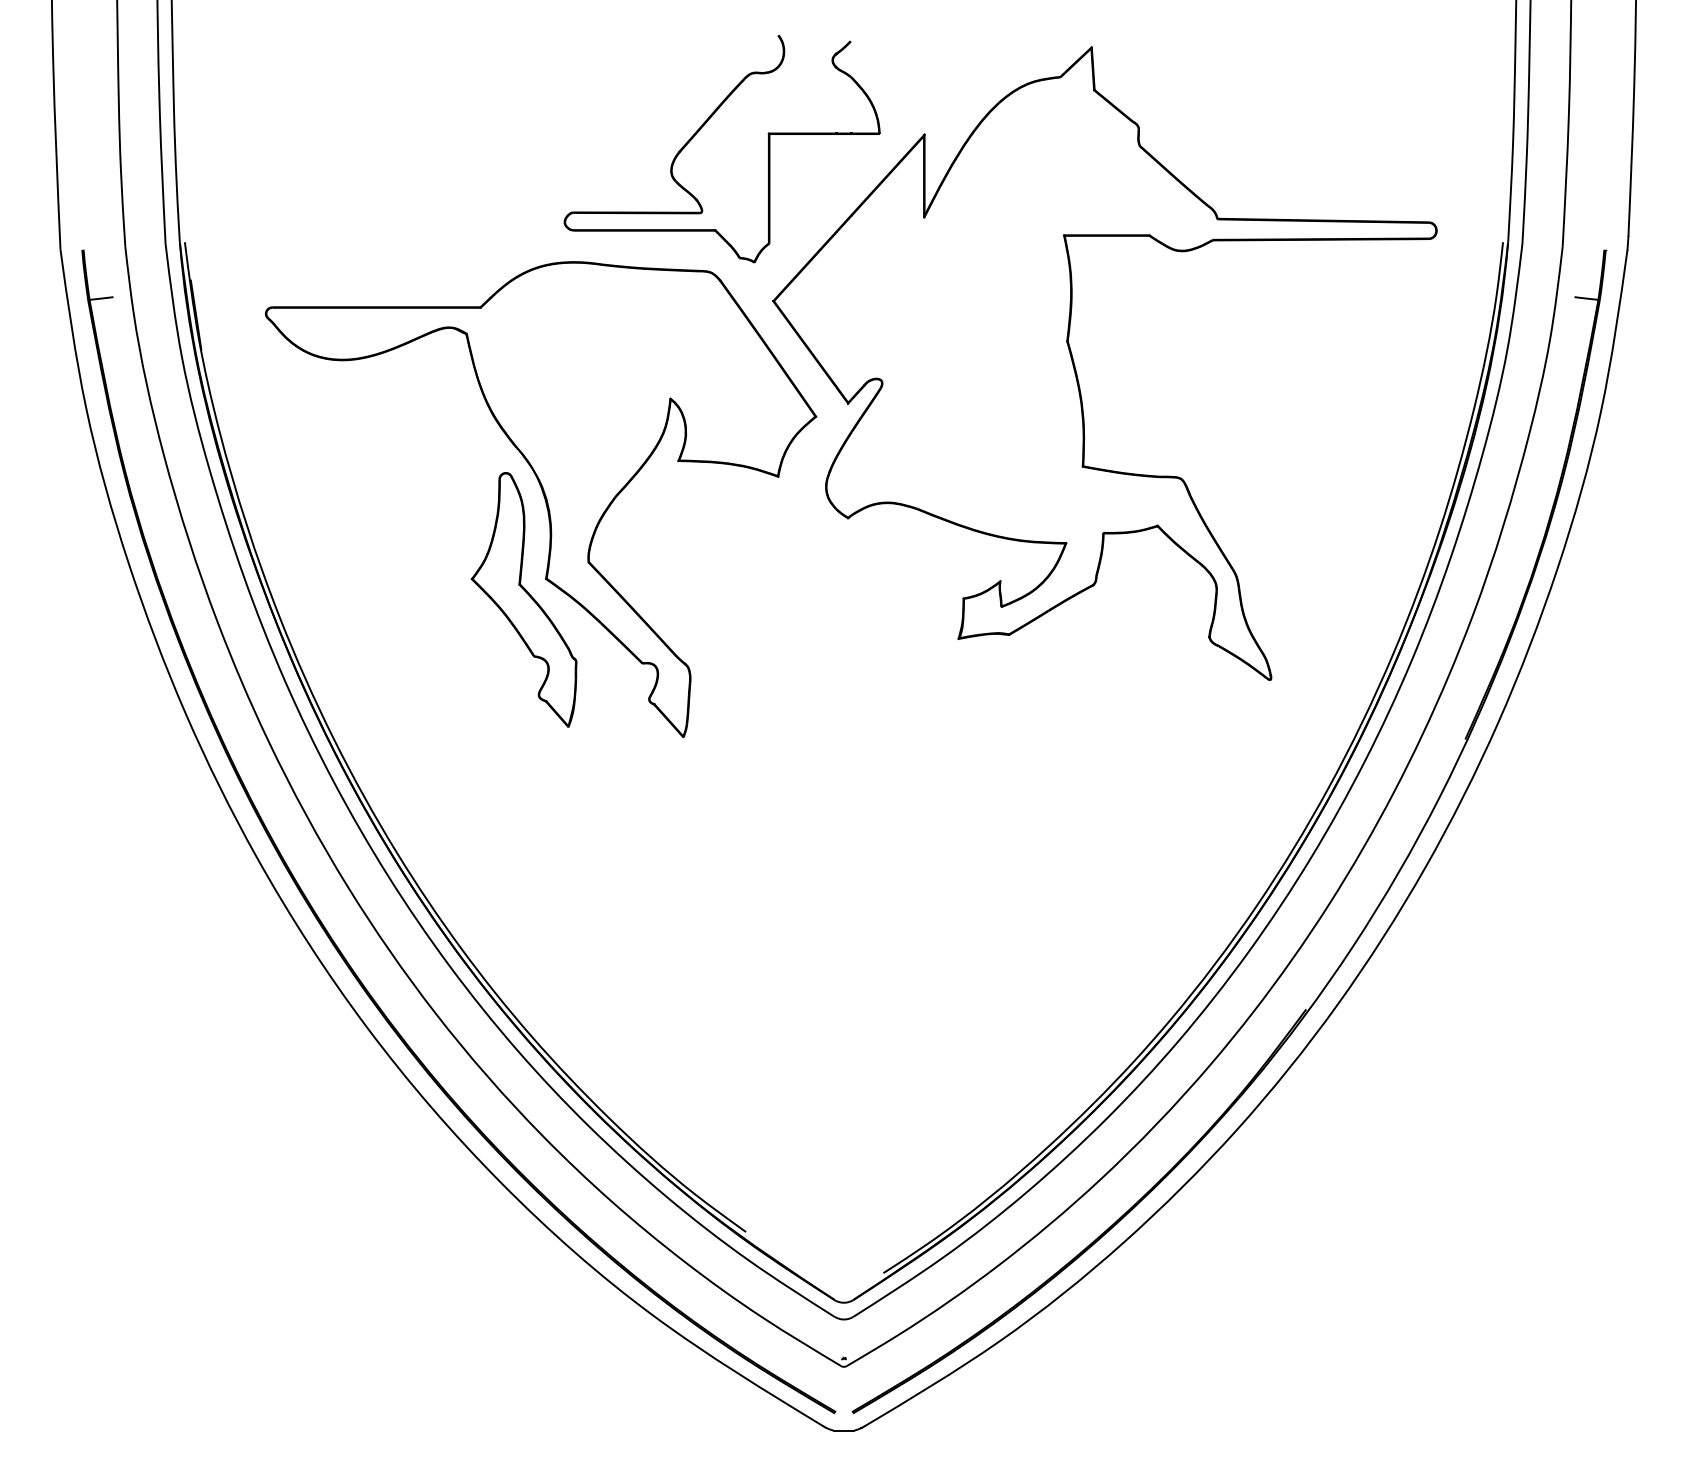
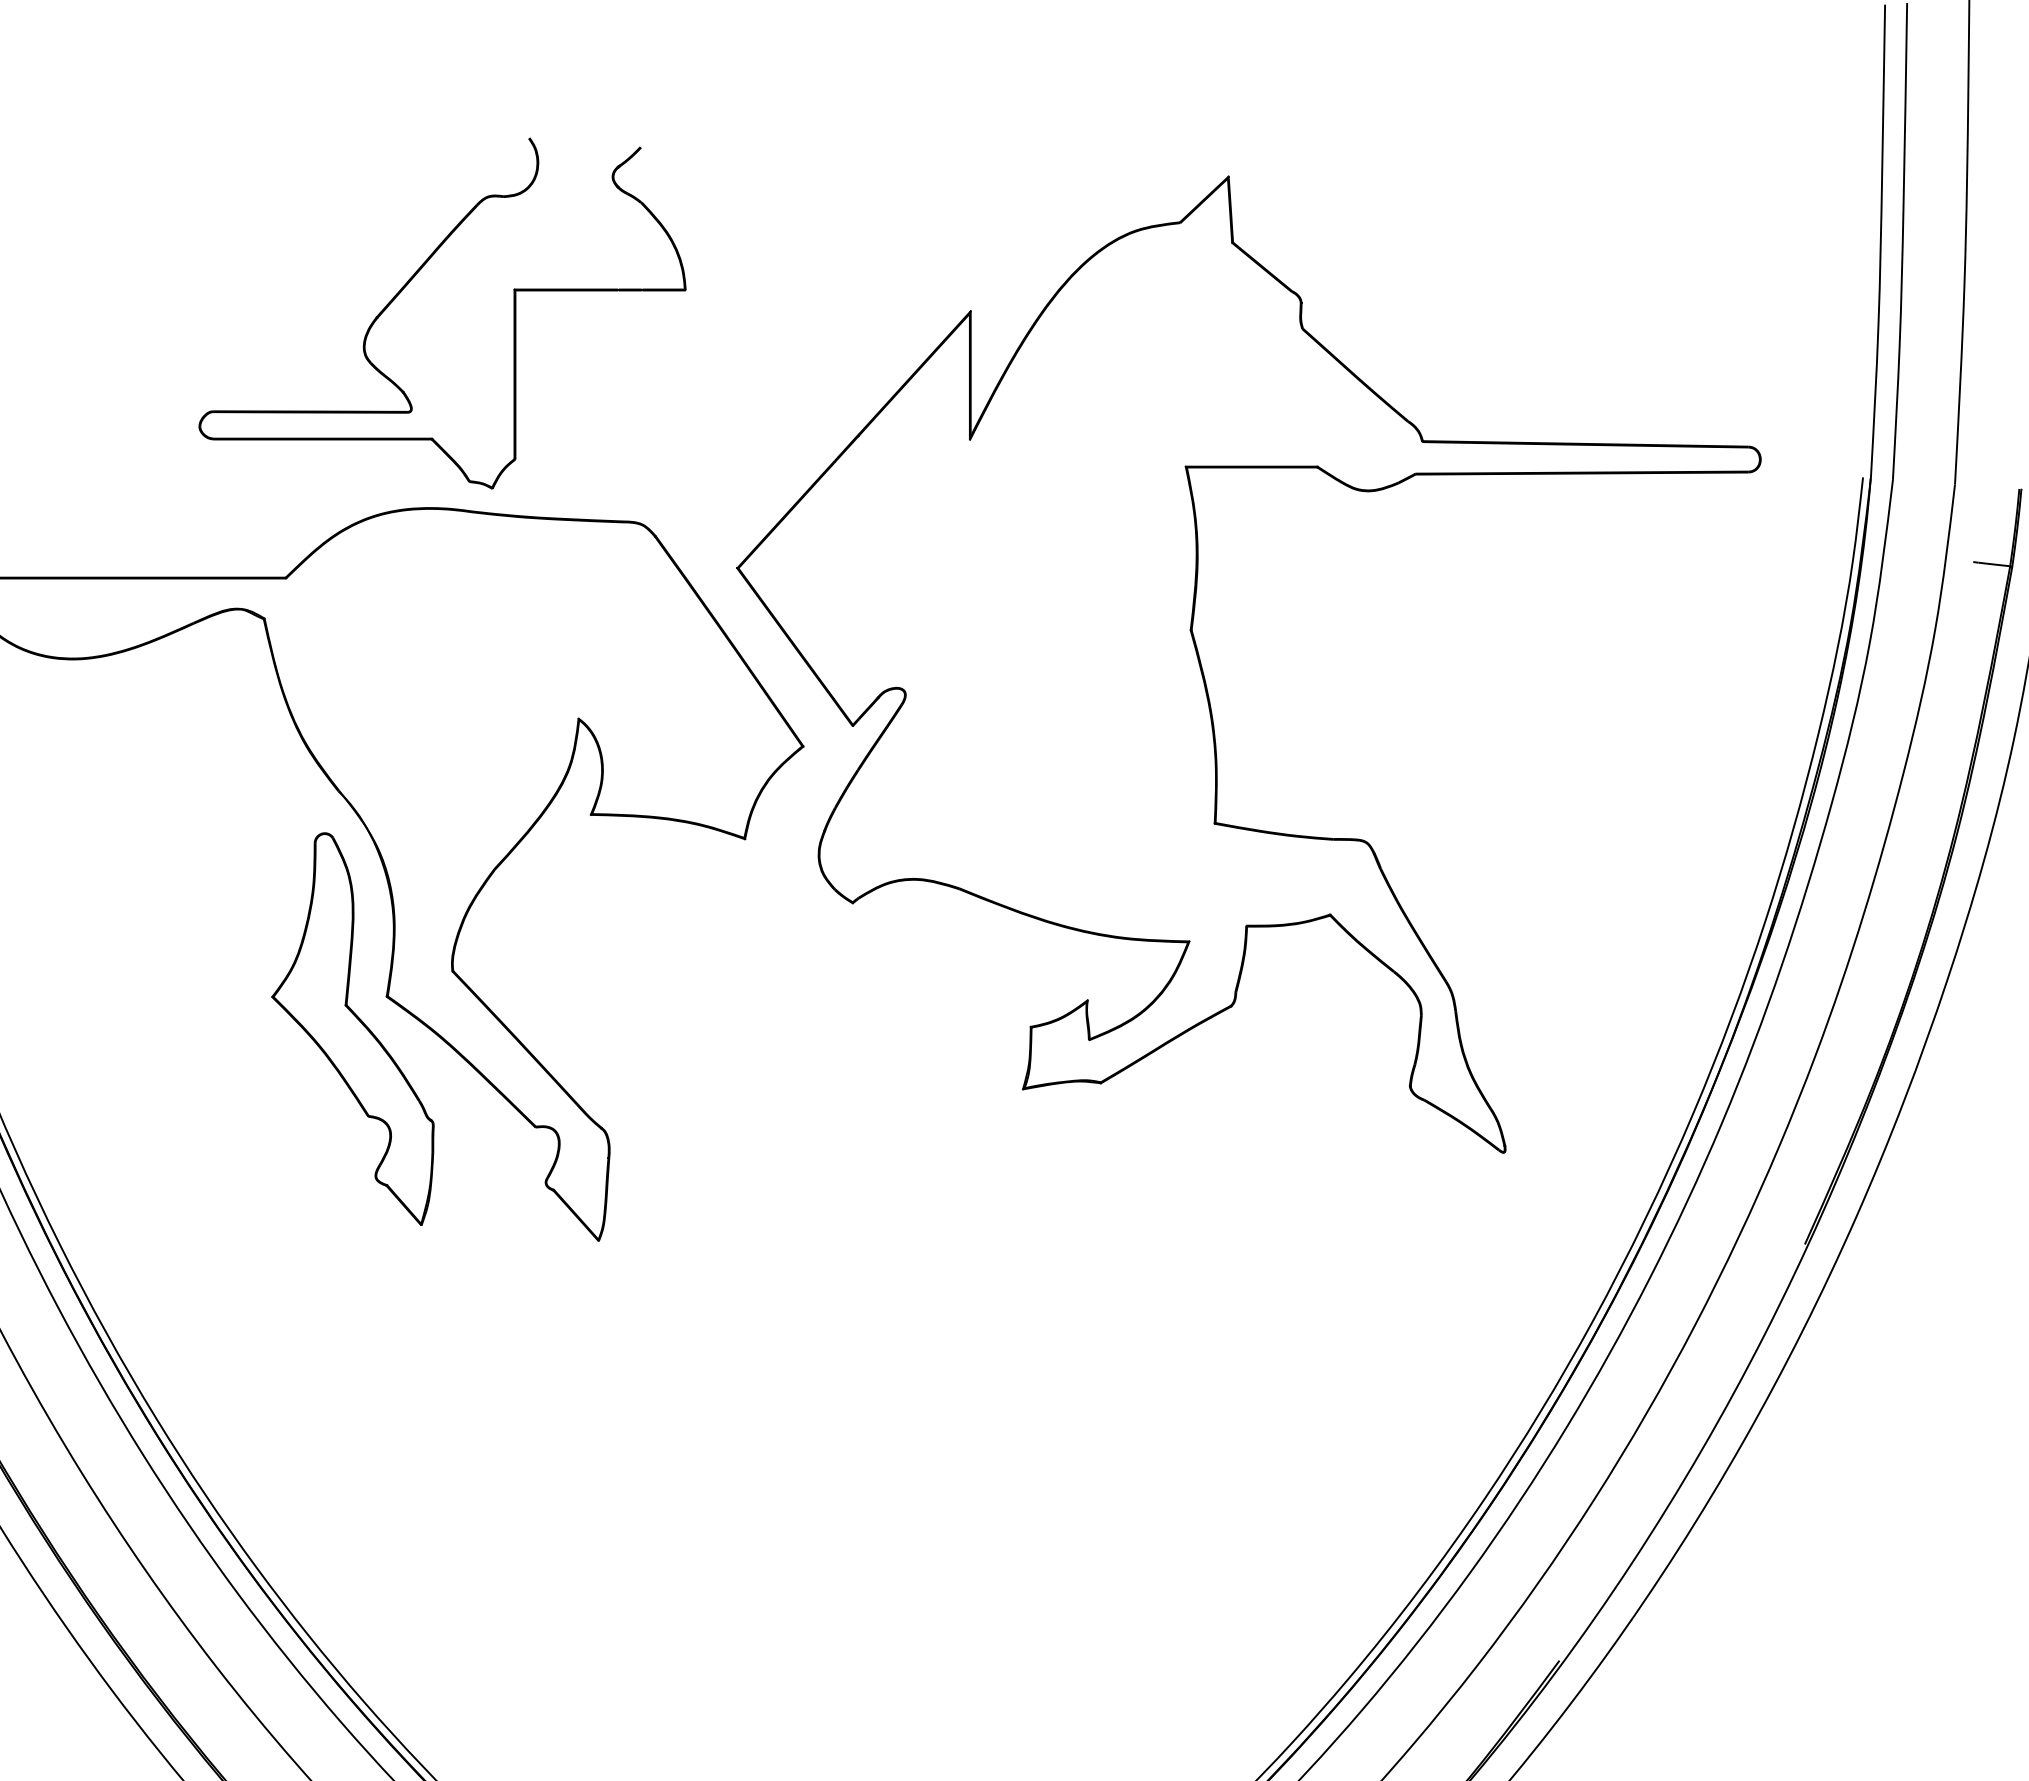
part: (700, 130) -> (409, 284), moved

